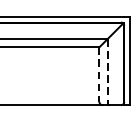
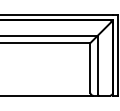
line: (107, 71) -> (97, 65), dashed -> solid
line: (99, 74) -> (90, 67), dashed -> solid

